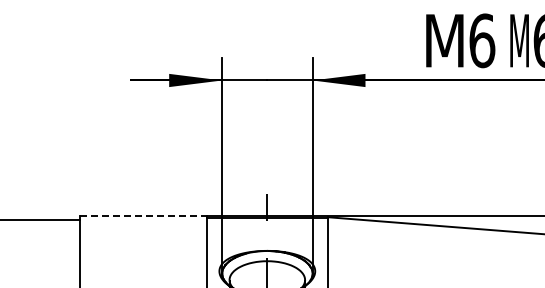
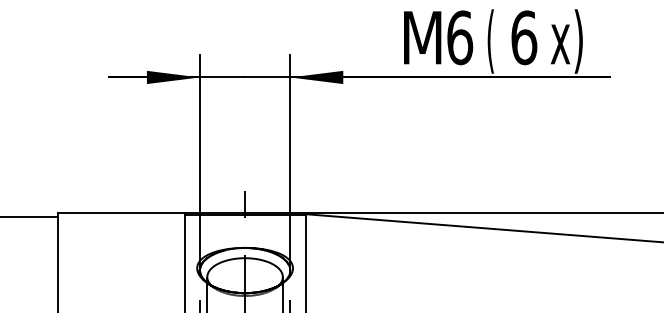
text: (518, 44) -> (496, 41), M -> (
line: (143, 216) -> (121, 213), dashed -> solid

